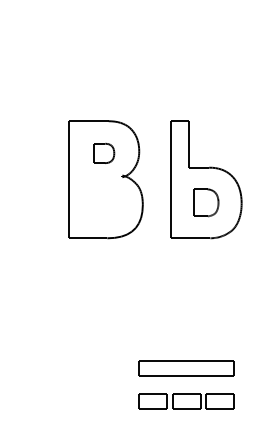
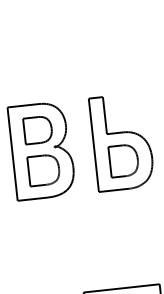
part: (103, 153) -> (37, 130), size x1.67
part: (206, 202) -> (124, 160), size x1.43
part: (105, 203) -> (43, 169), added

